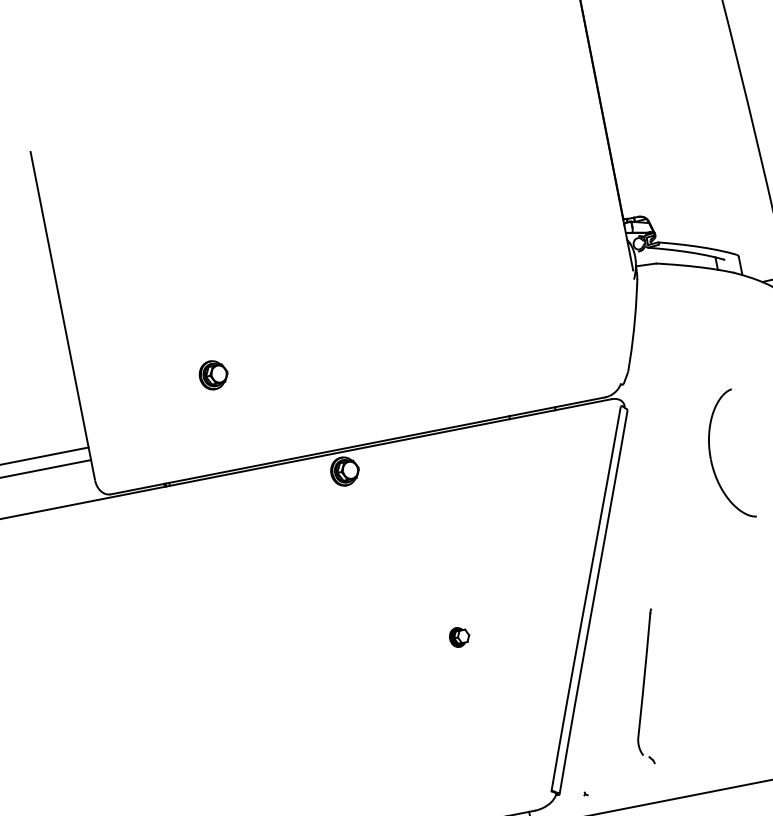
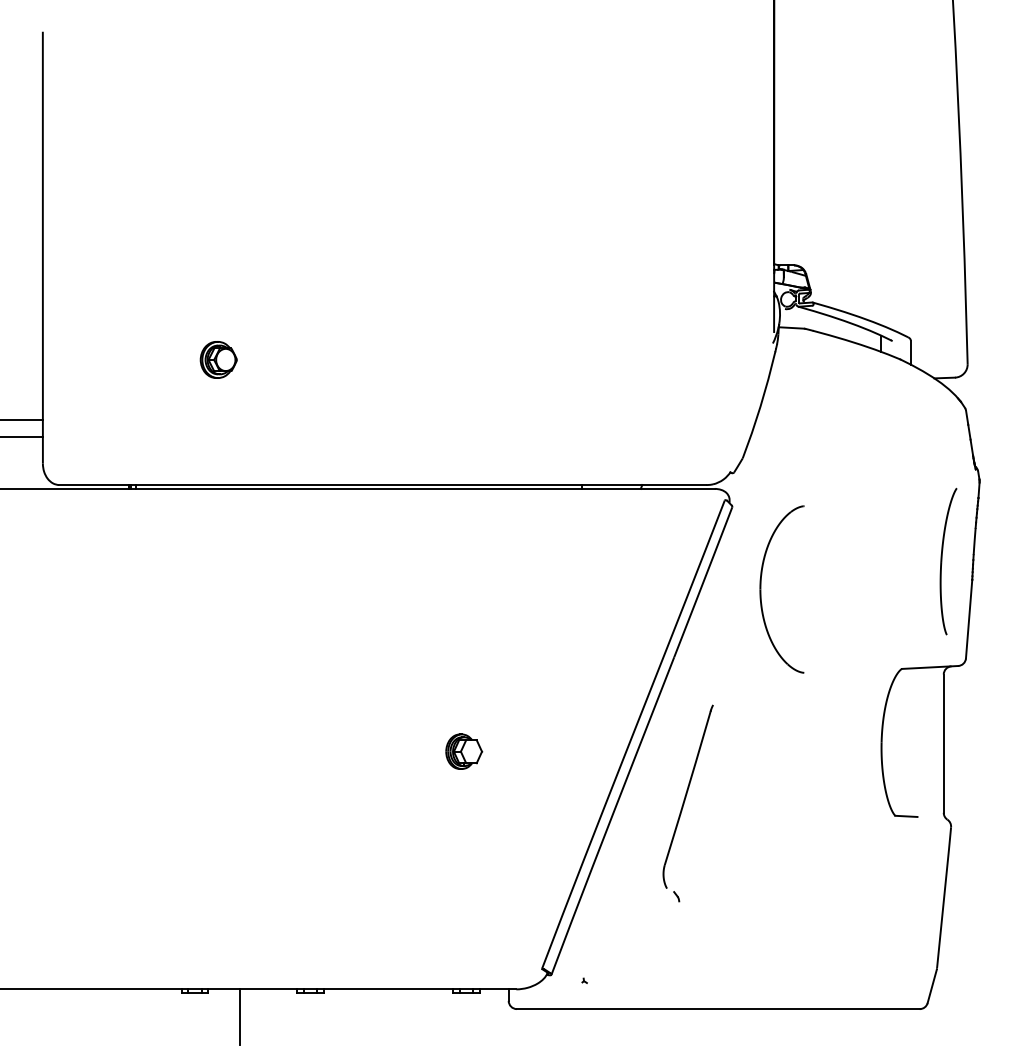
part: (711, 459) -> (761, 589), moved
part: (344, 471) -> (360, 513), removed
part: (459, 637) -> (464, 751), size x1.43
part: (646, 687) -> (687, 803), moved

